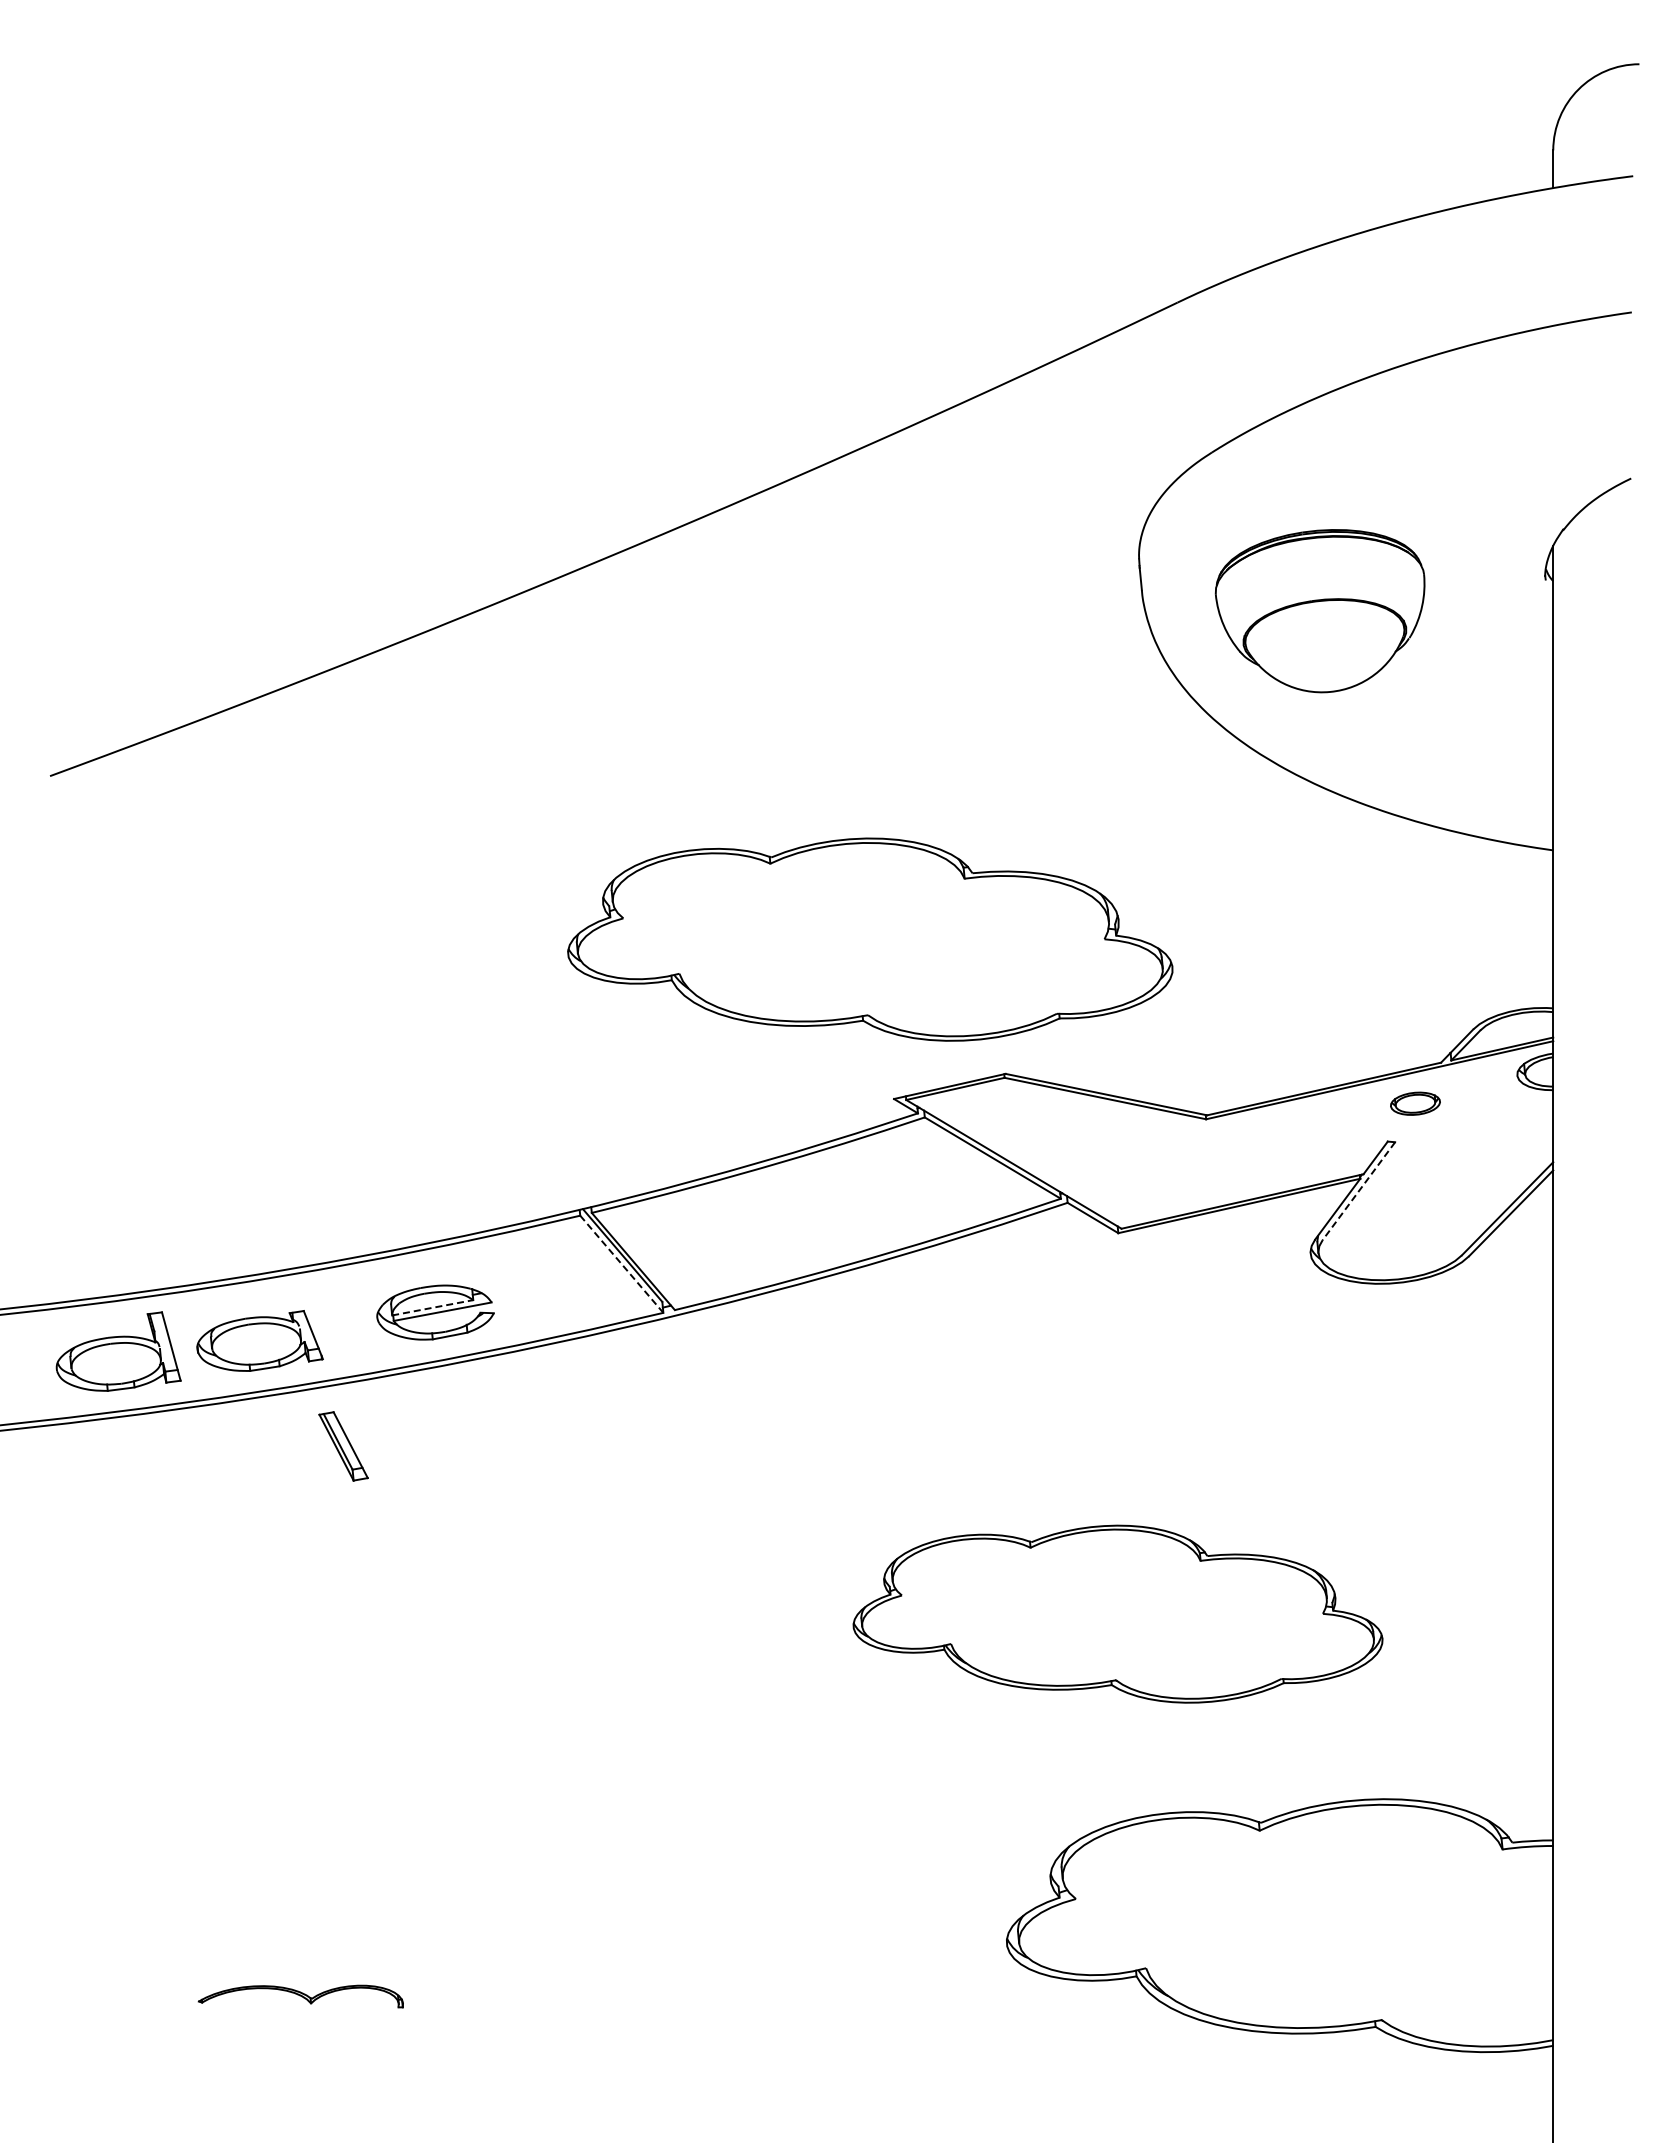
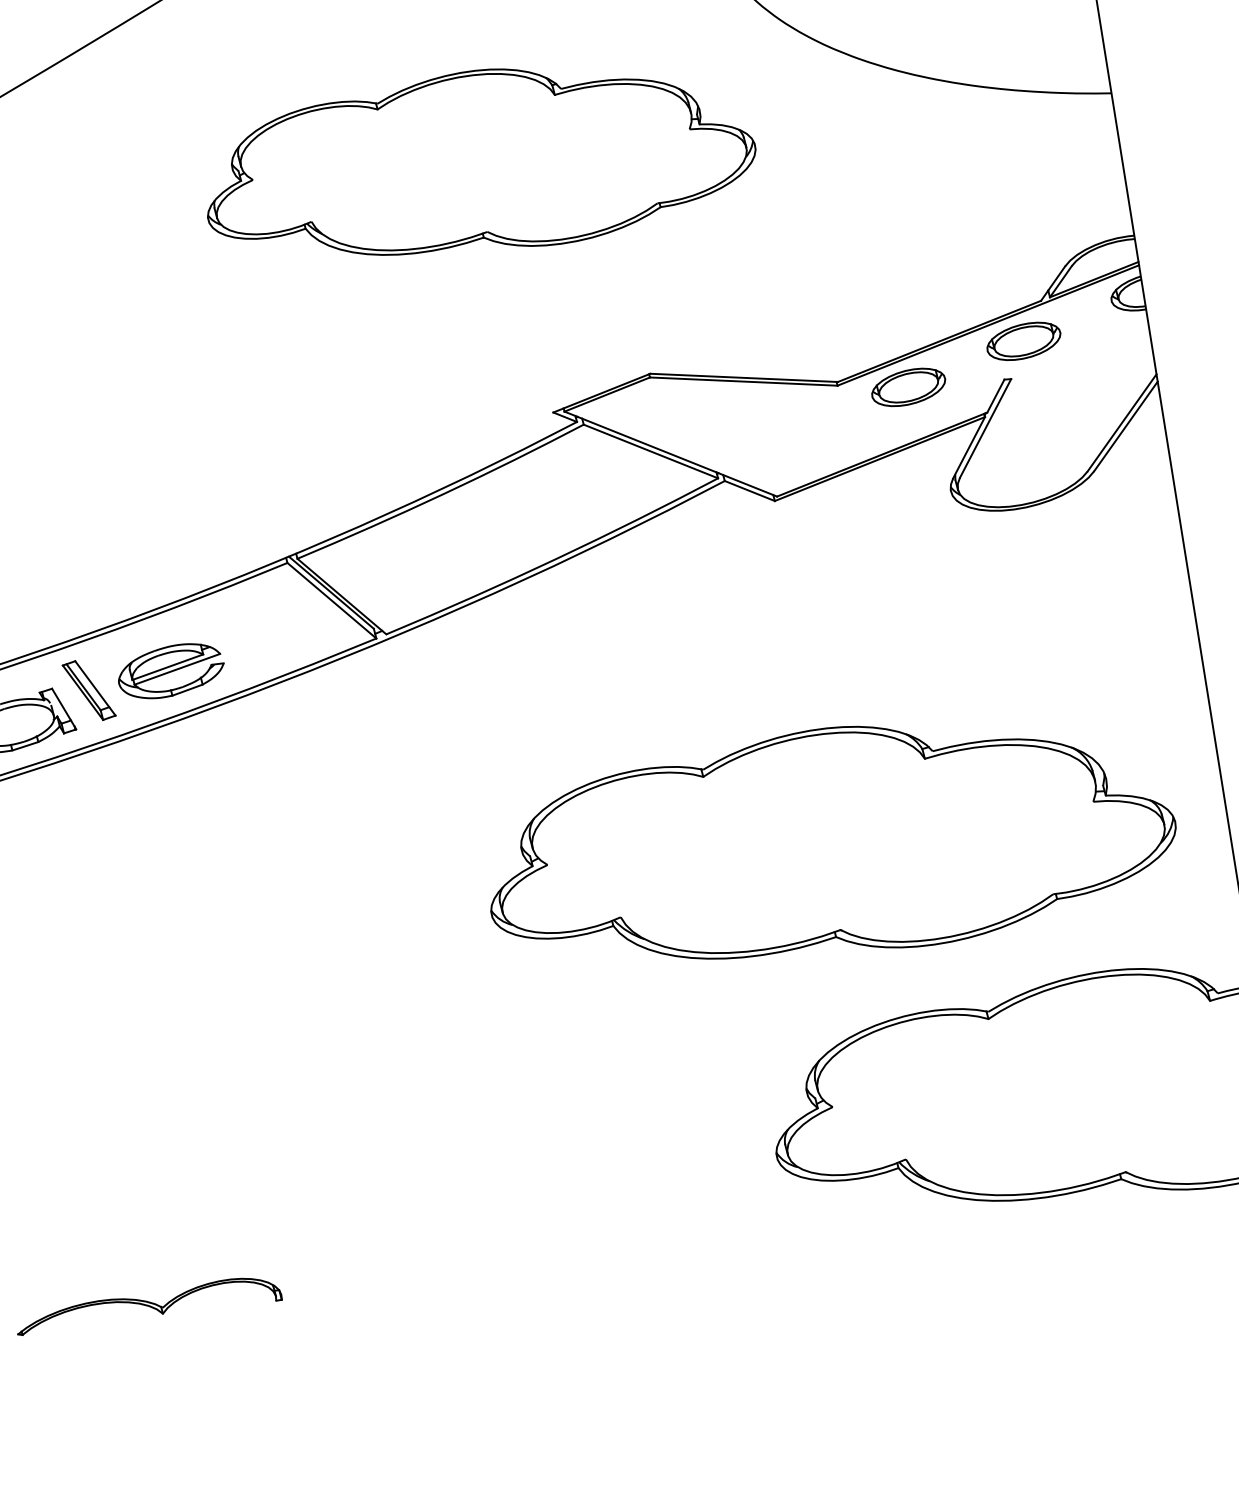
part: (870, 939) -> (478, 163), moved
part: (1415, 1103) -> (1023, 341), size x1.67
part: (1282, 1132) -> (908, 386), added
line: (1358, 1191) -> (985, 428), dashed -> solid
line: (621, 1264) -> (331, 600), dashed -> solid
line: (433, 1307) -> (168, 666), dashed -> solid
part: (343, 1446) -> (89, 690), moved
part: (1117, 1613) -> (828, 843), size x1.43
part: (300, 1996) -> (148, 1306), size x1.43

